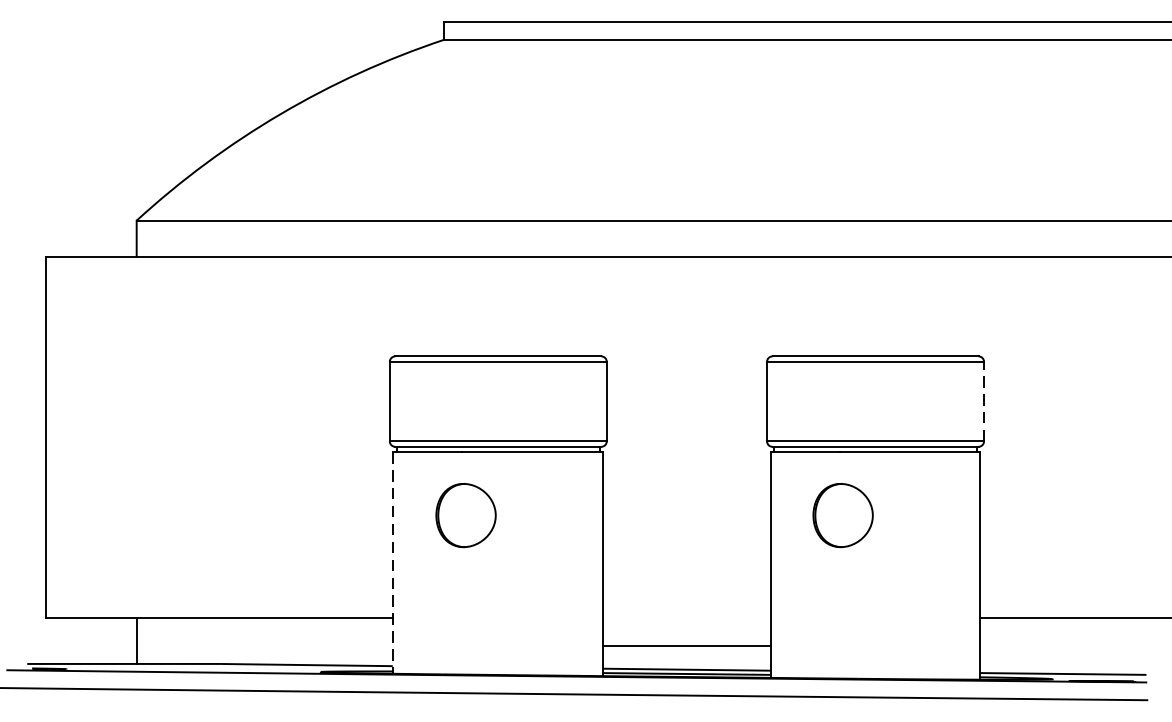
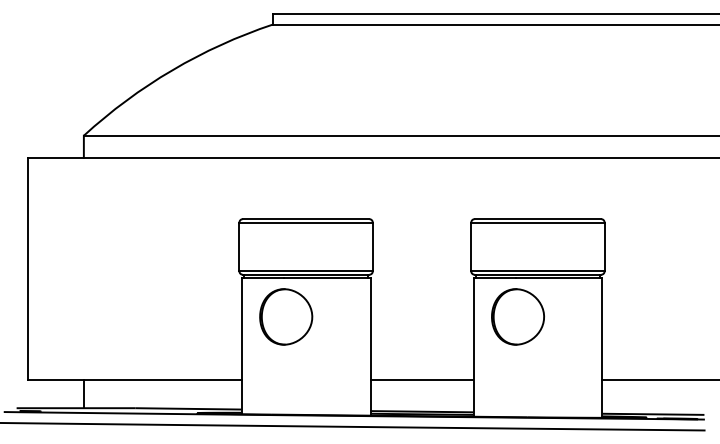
line: (983, 400) -> (604, 246), dashed -> solid
part: (466, 514) -> (286, 316), size x1.43
part: (842, 514) -> (517, 316), size x1.43
line: (393, 563) -> (241, 346), dashed -> solid
line: (686, 646) -> (421, 380), moved

